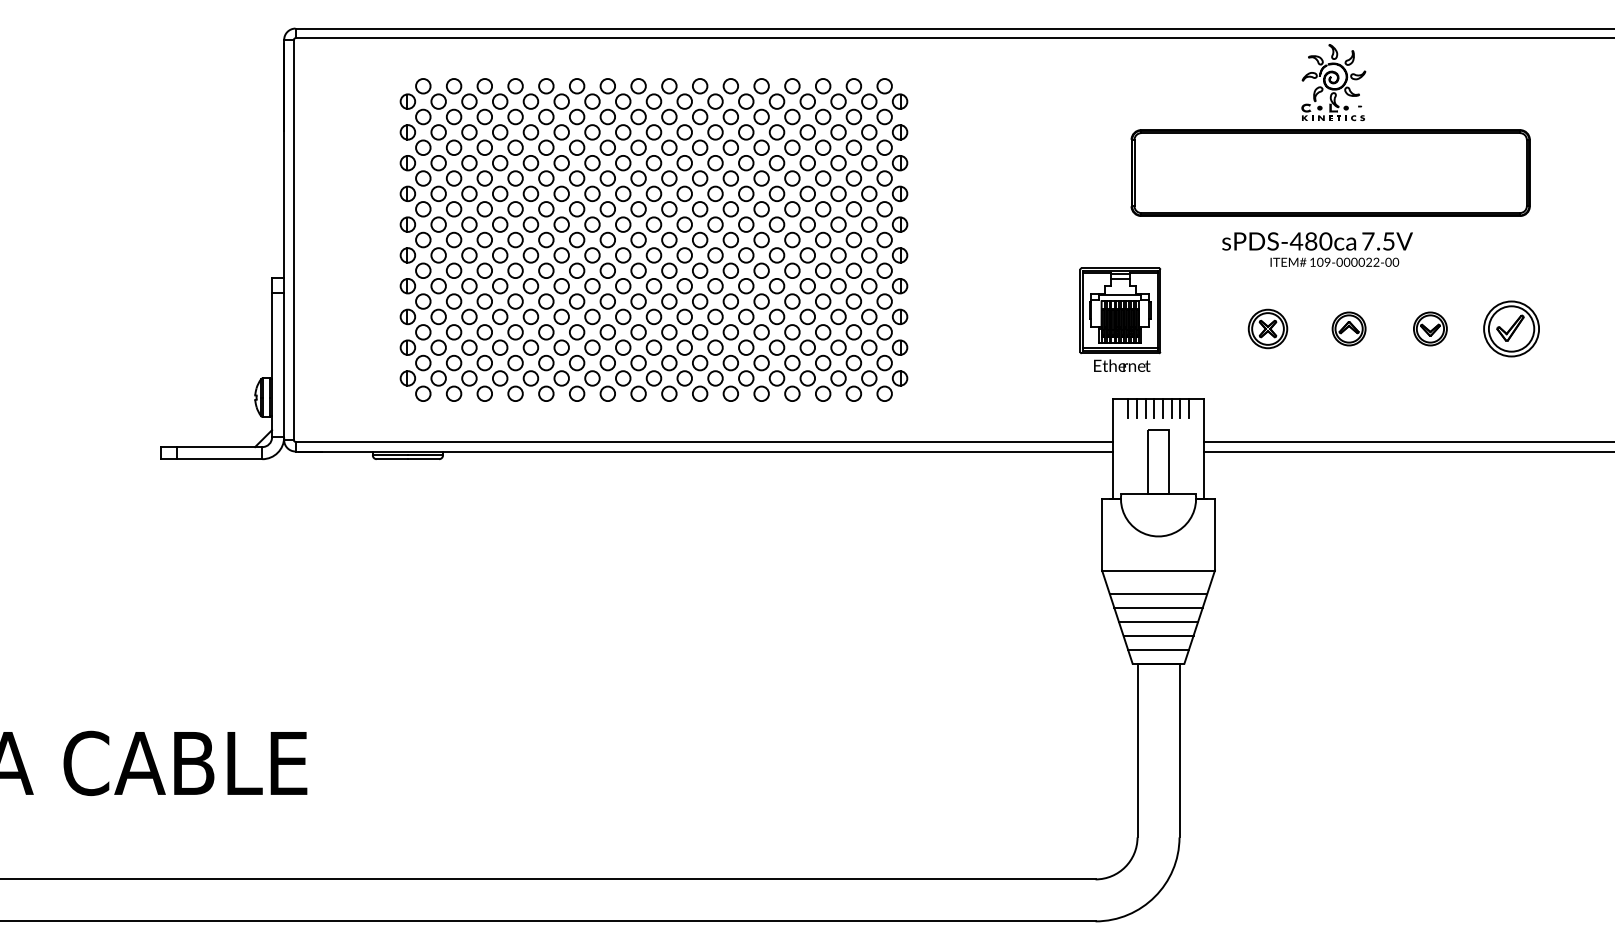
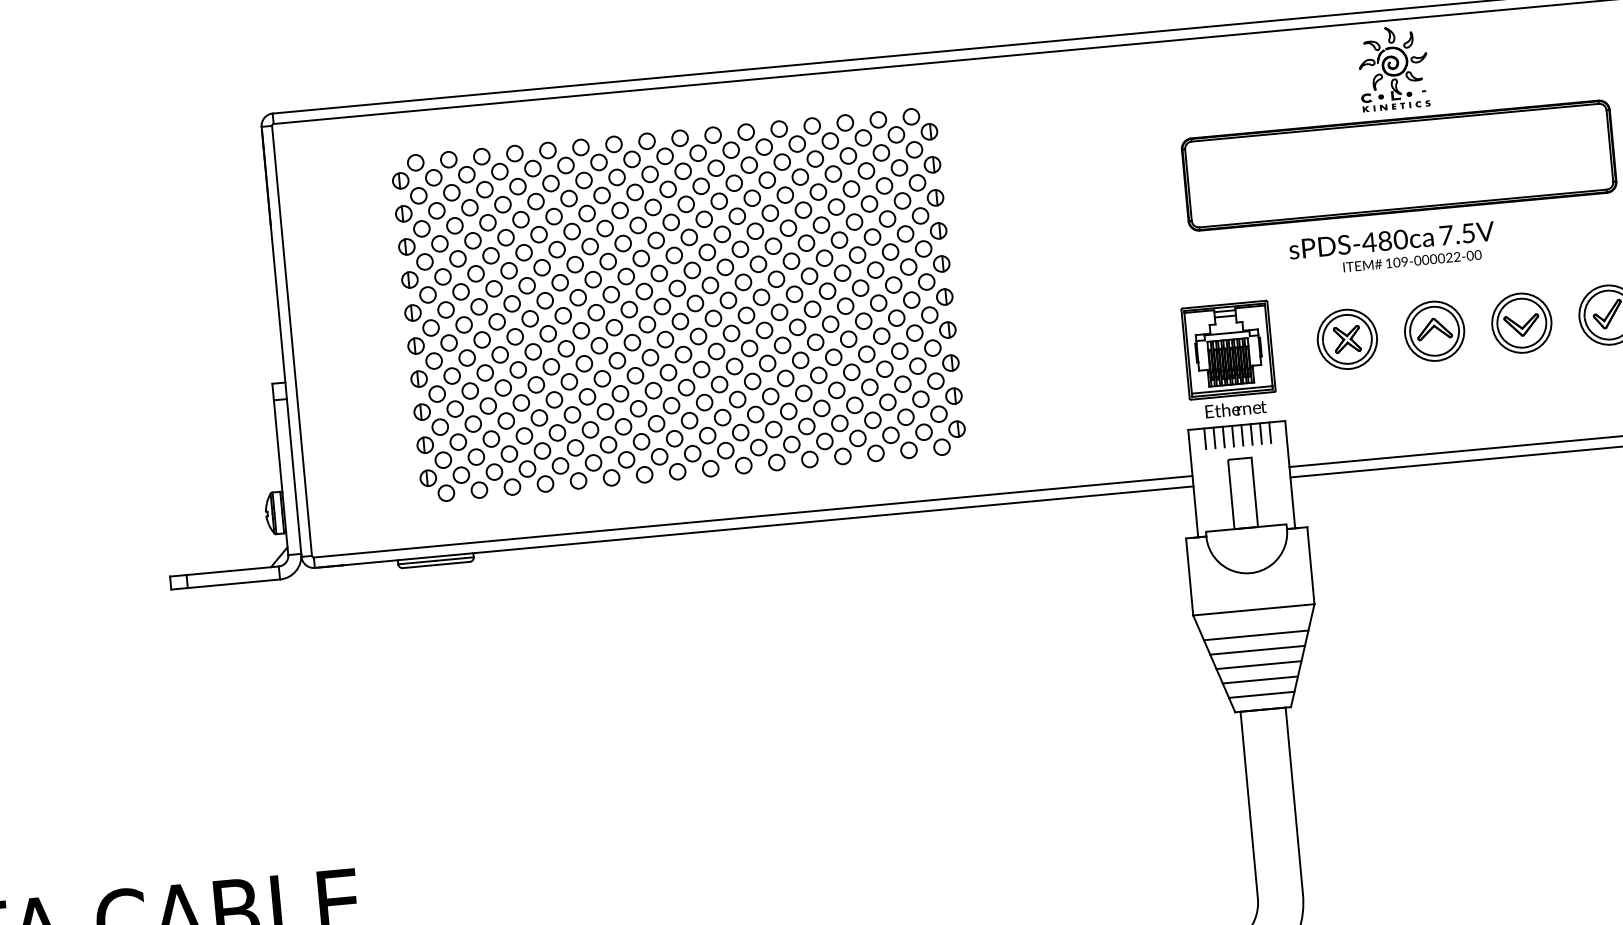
part: (1120, 319) -> (1229, 359), moved
part: (1267, 328) -> (1346, 338), size x1.43
part: (1348, 328) -> (1433, 330), size x1.67
part: (1430, 328) -> (1521, 322), size x1.67

